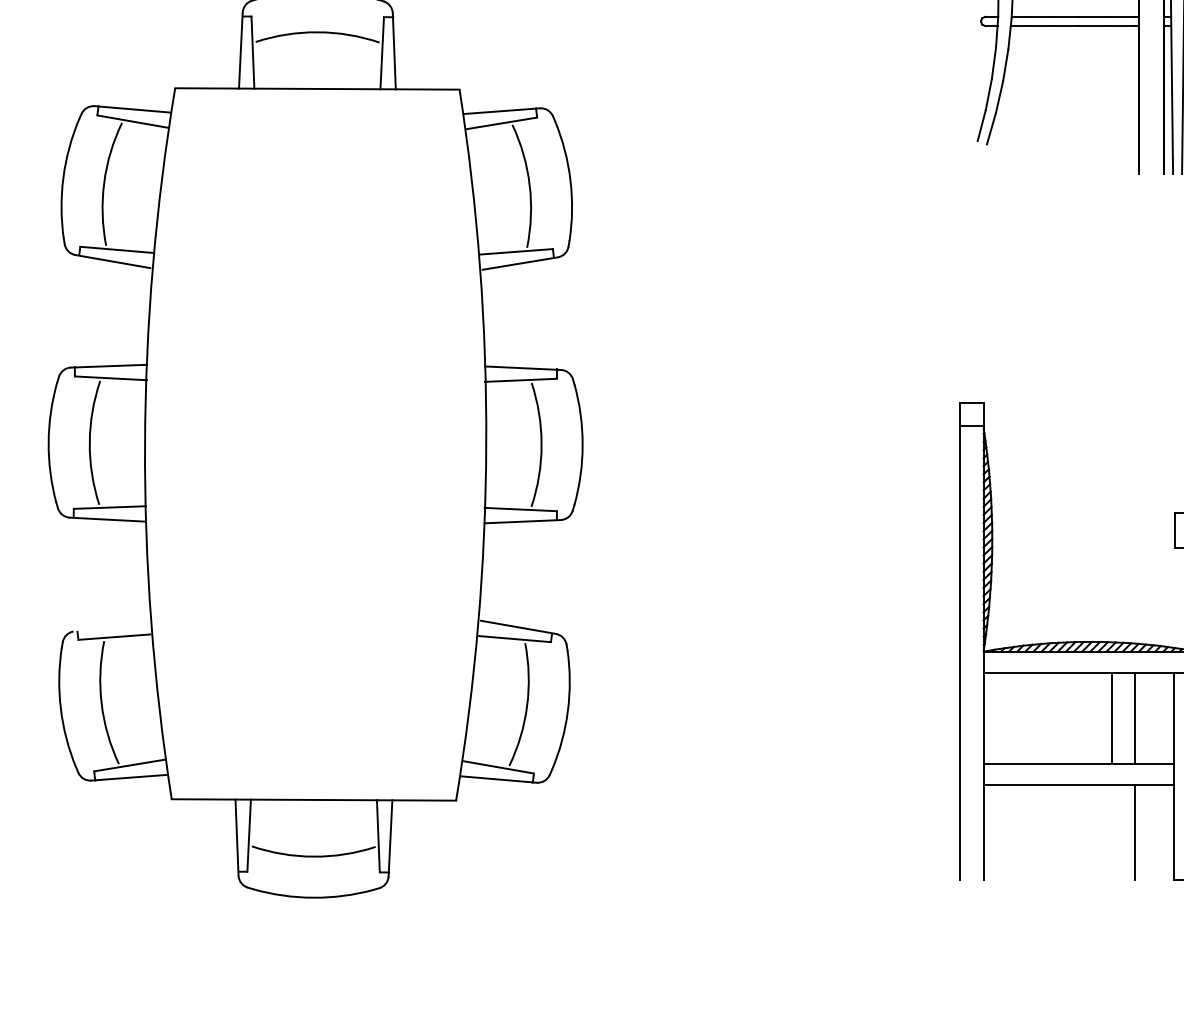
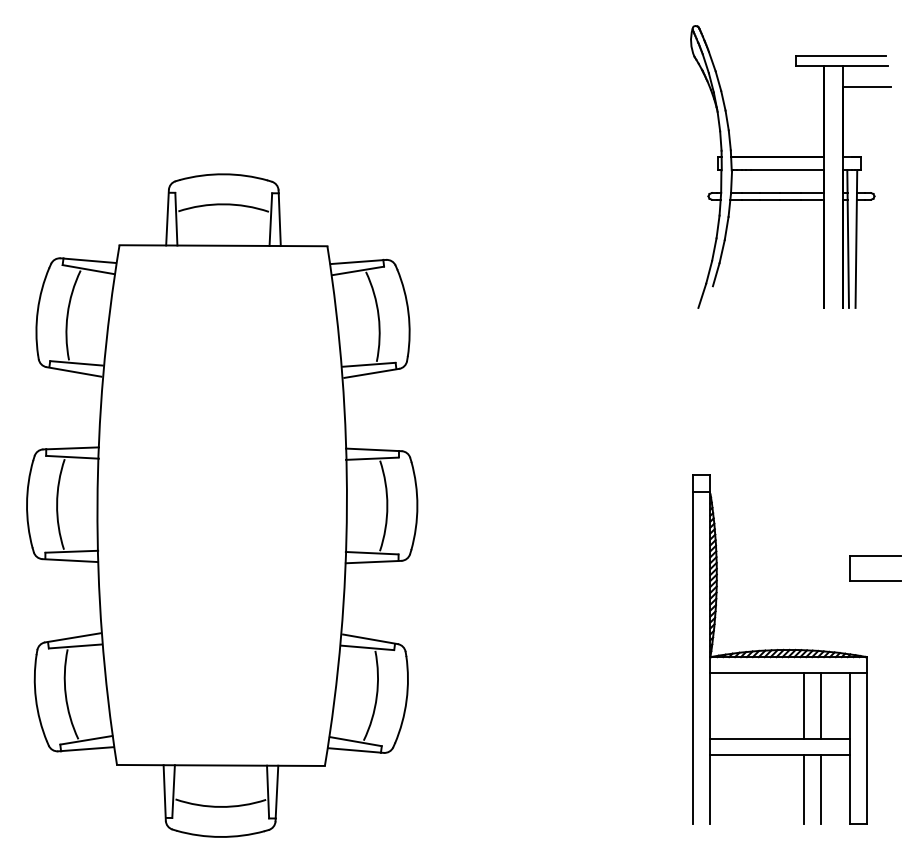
line: (972, 157) -> (702, 295), added
line: (110, 624) -> (72, 637), added
line: (1112, 832) -> (804, 789), added

